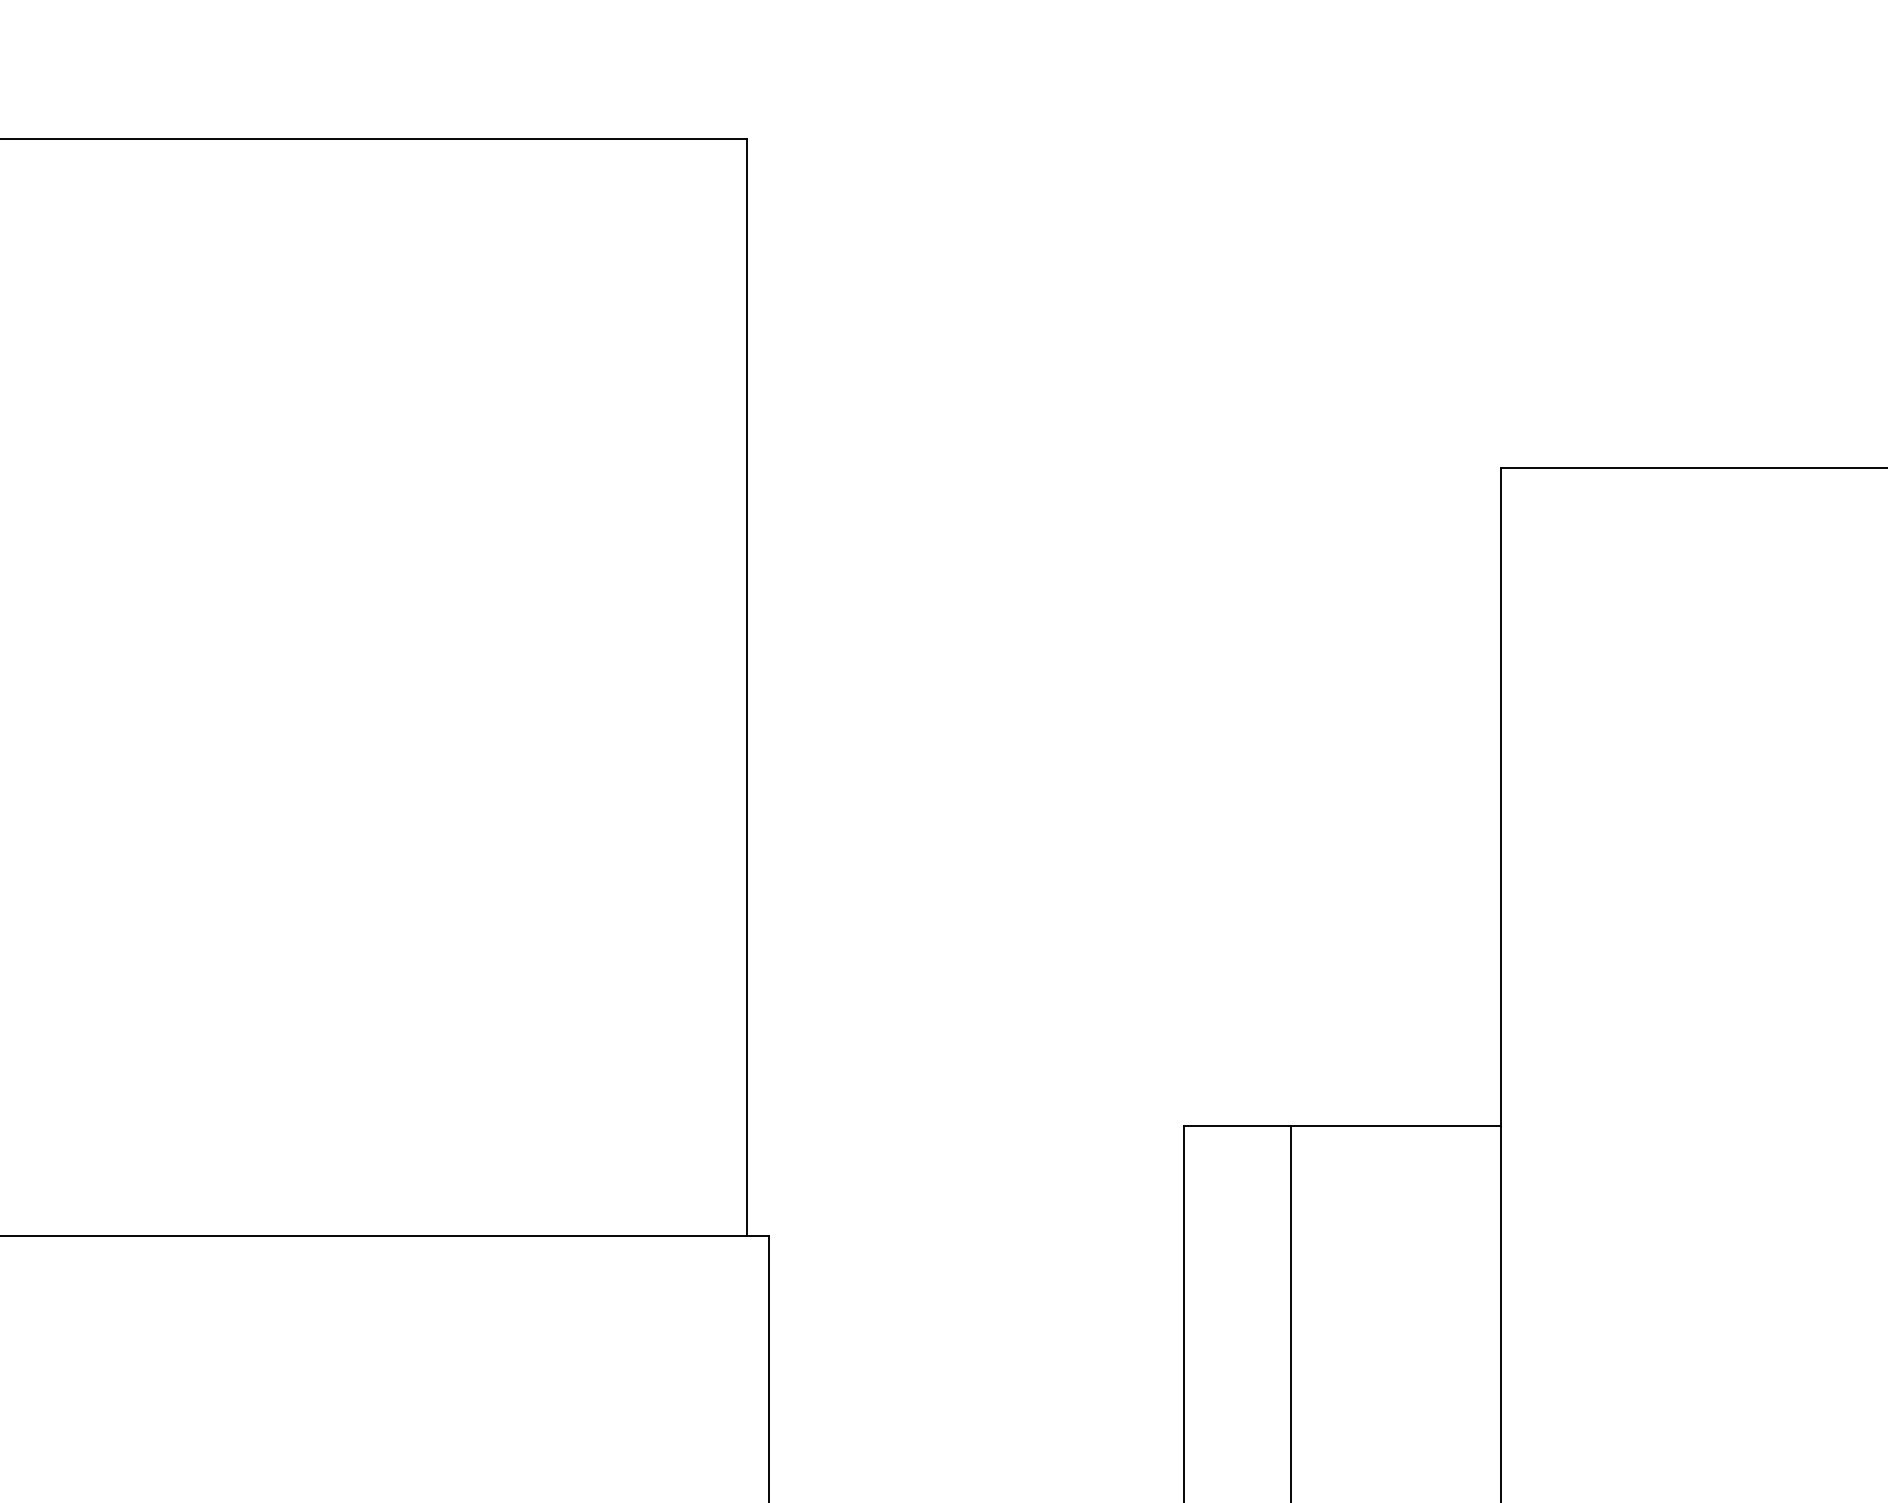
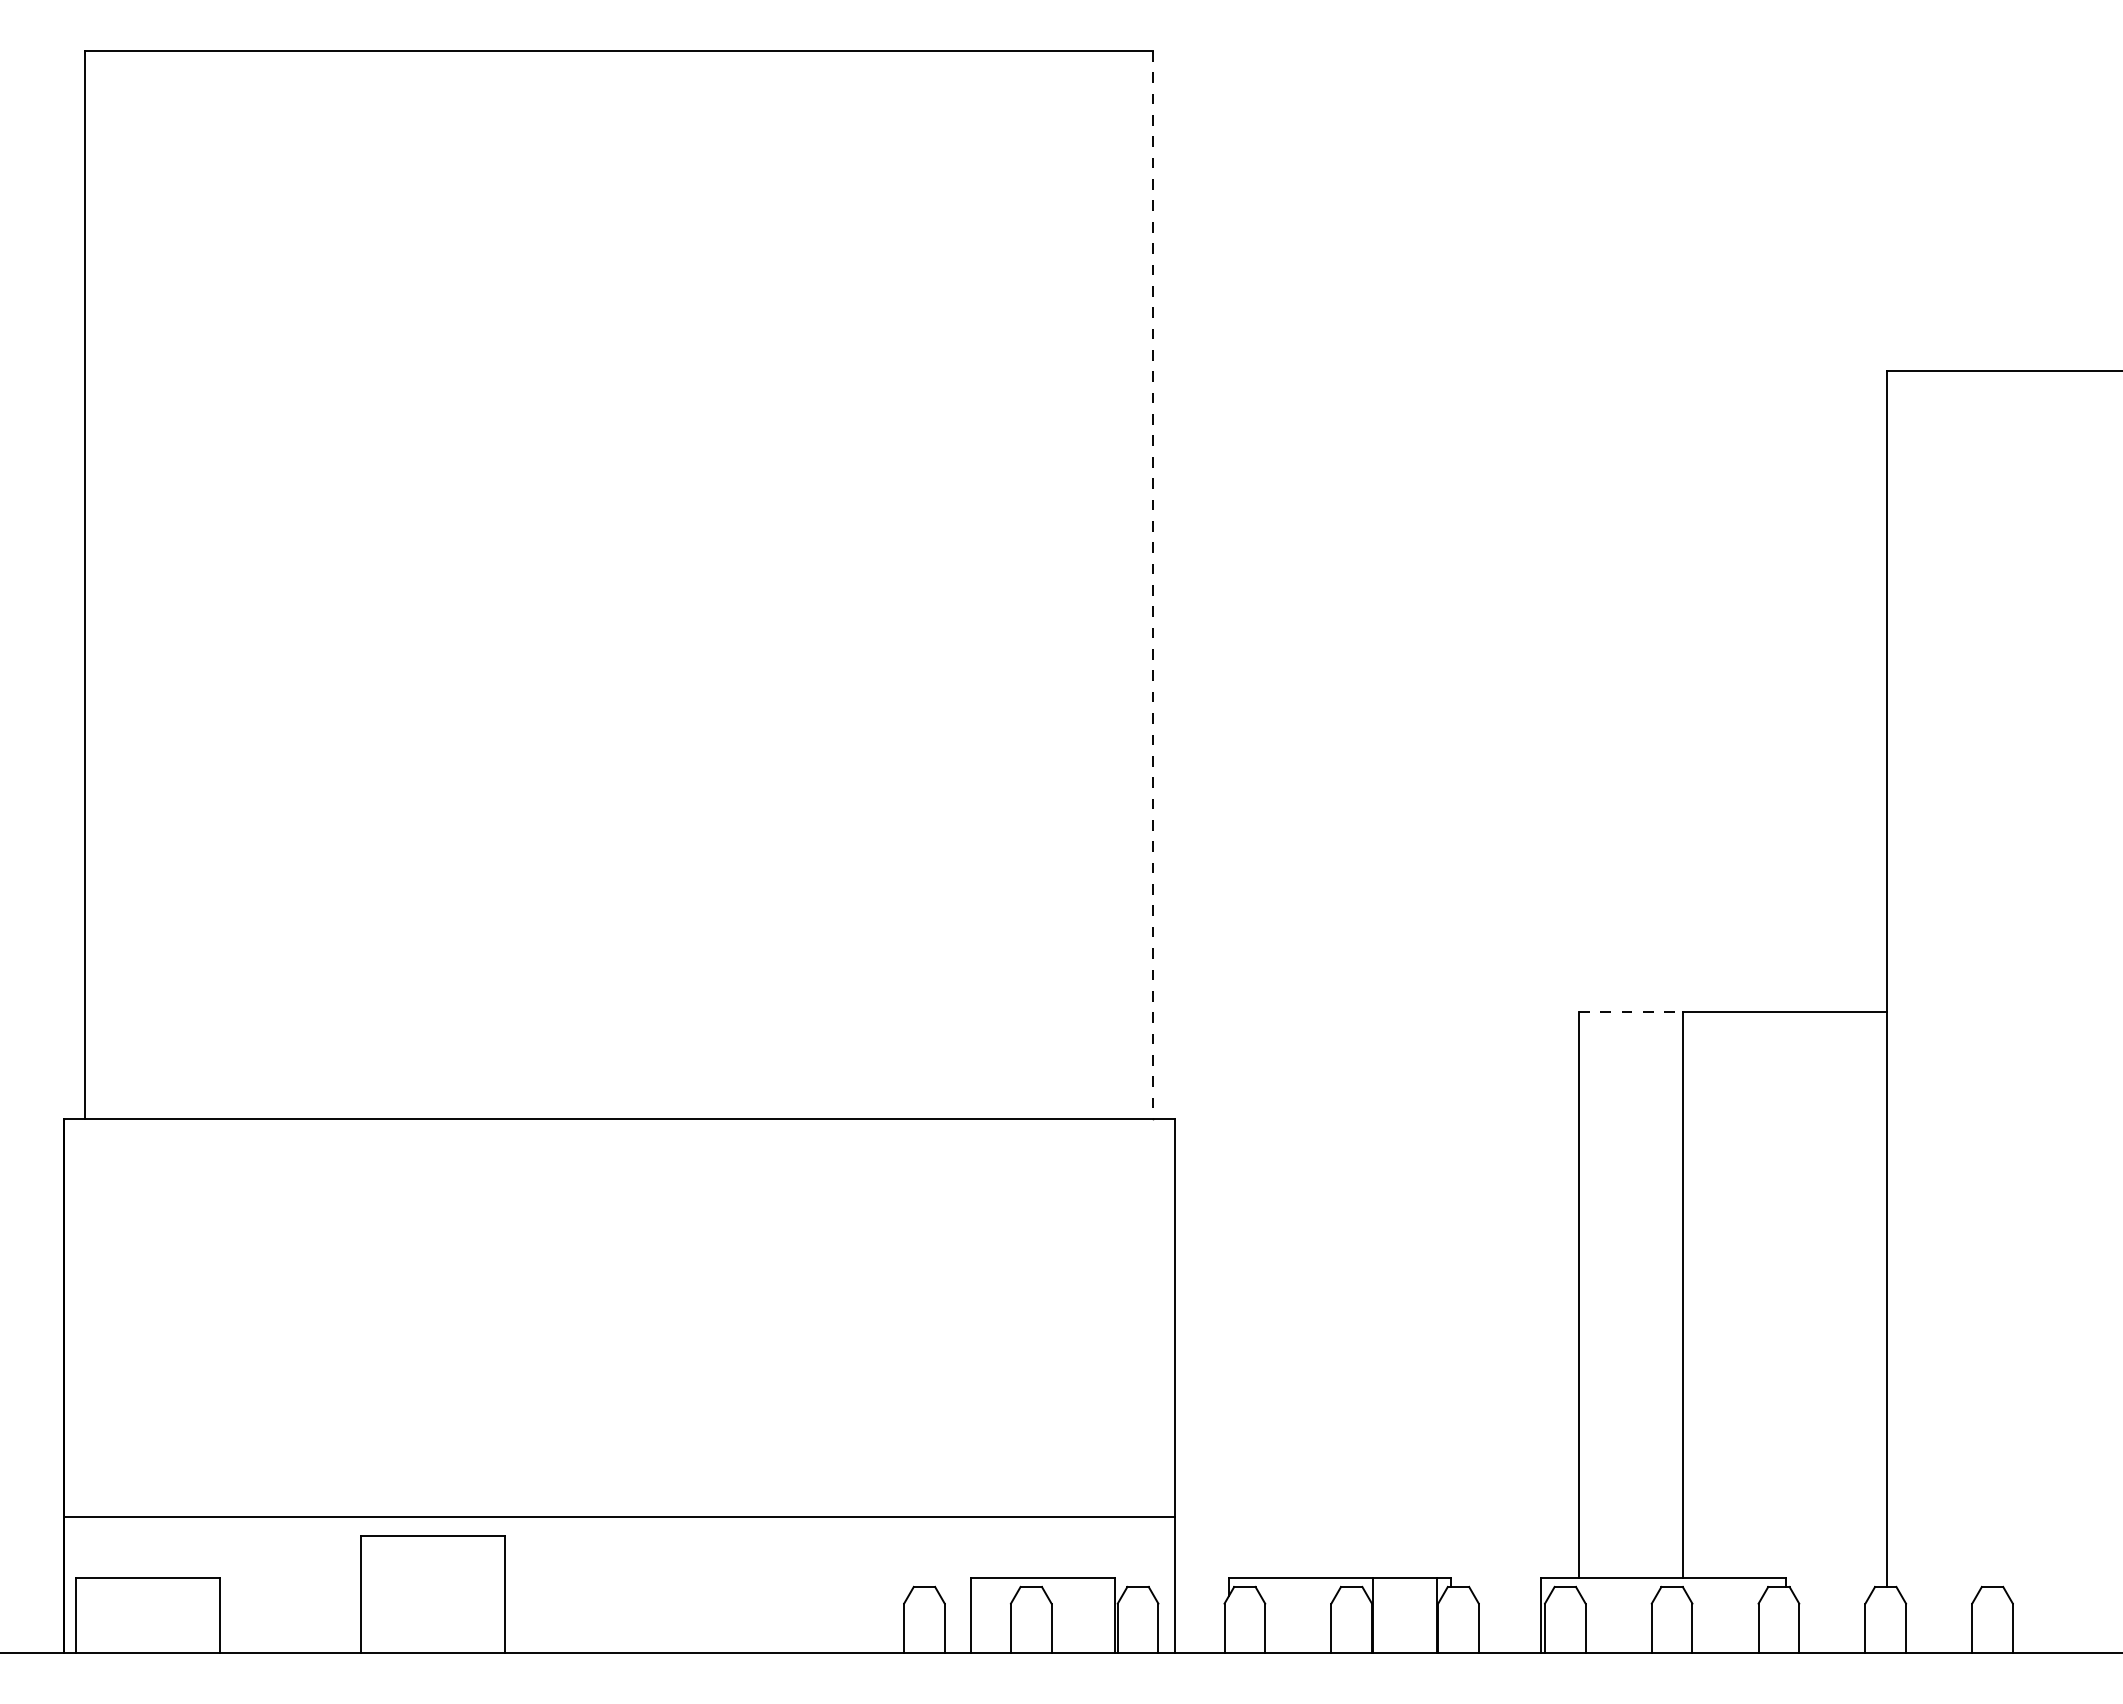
line: (747, 687) -> (1153, 585), solid -> dashed
line: (1238, 1126) -> (1631, 1012), solid -> dashed

